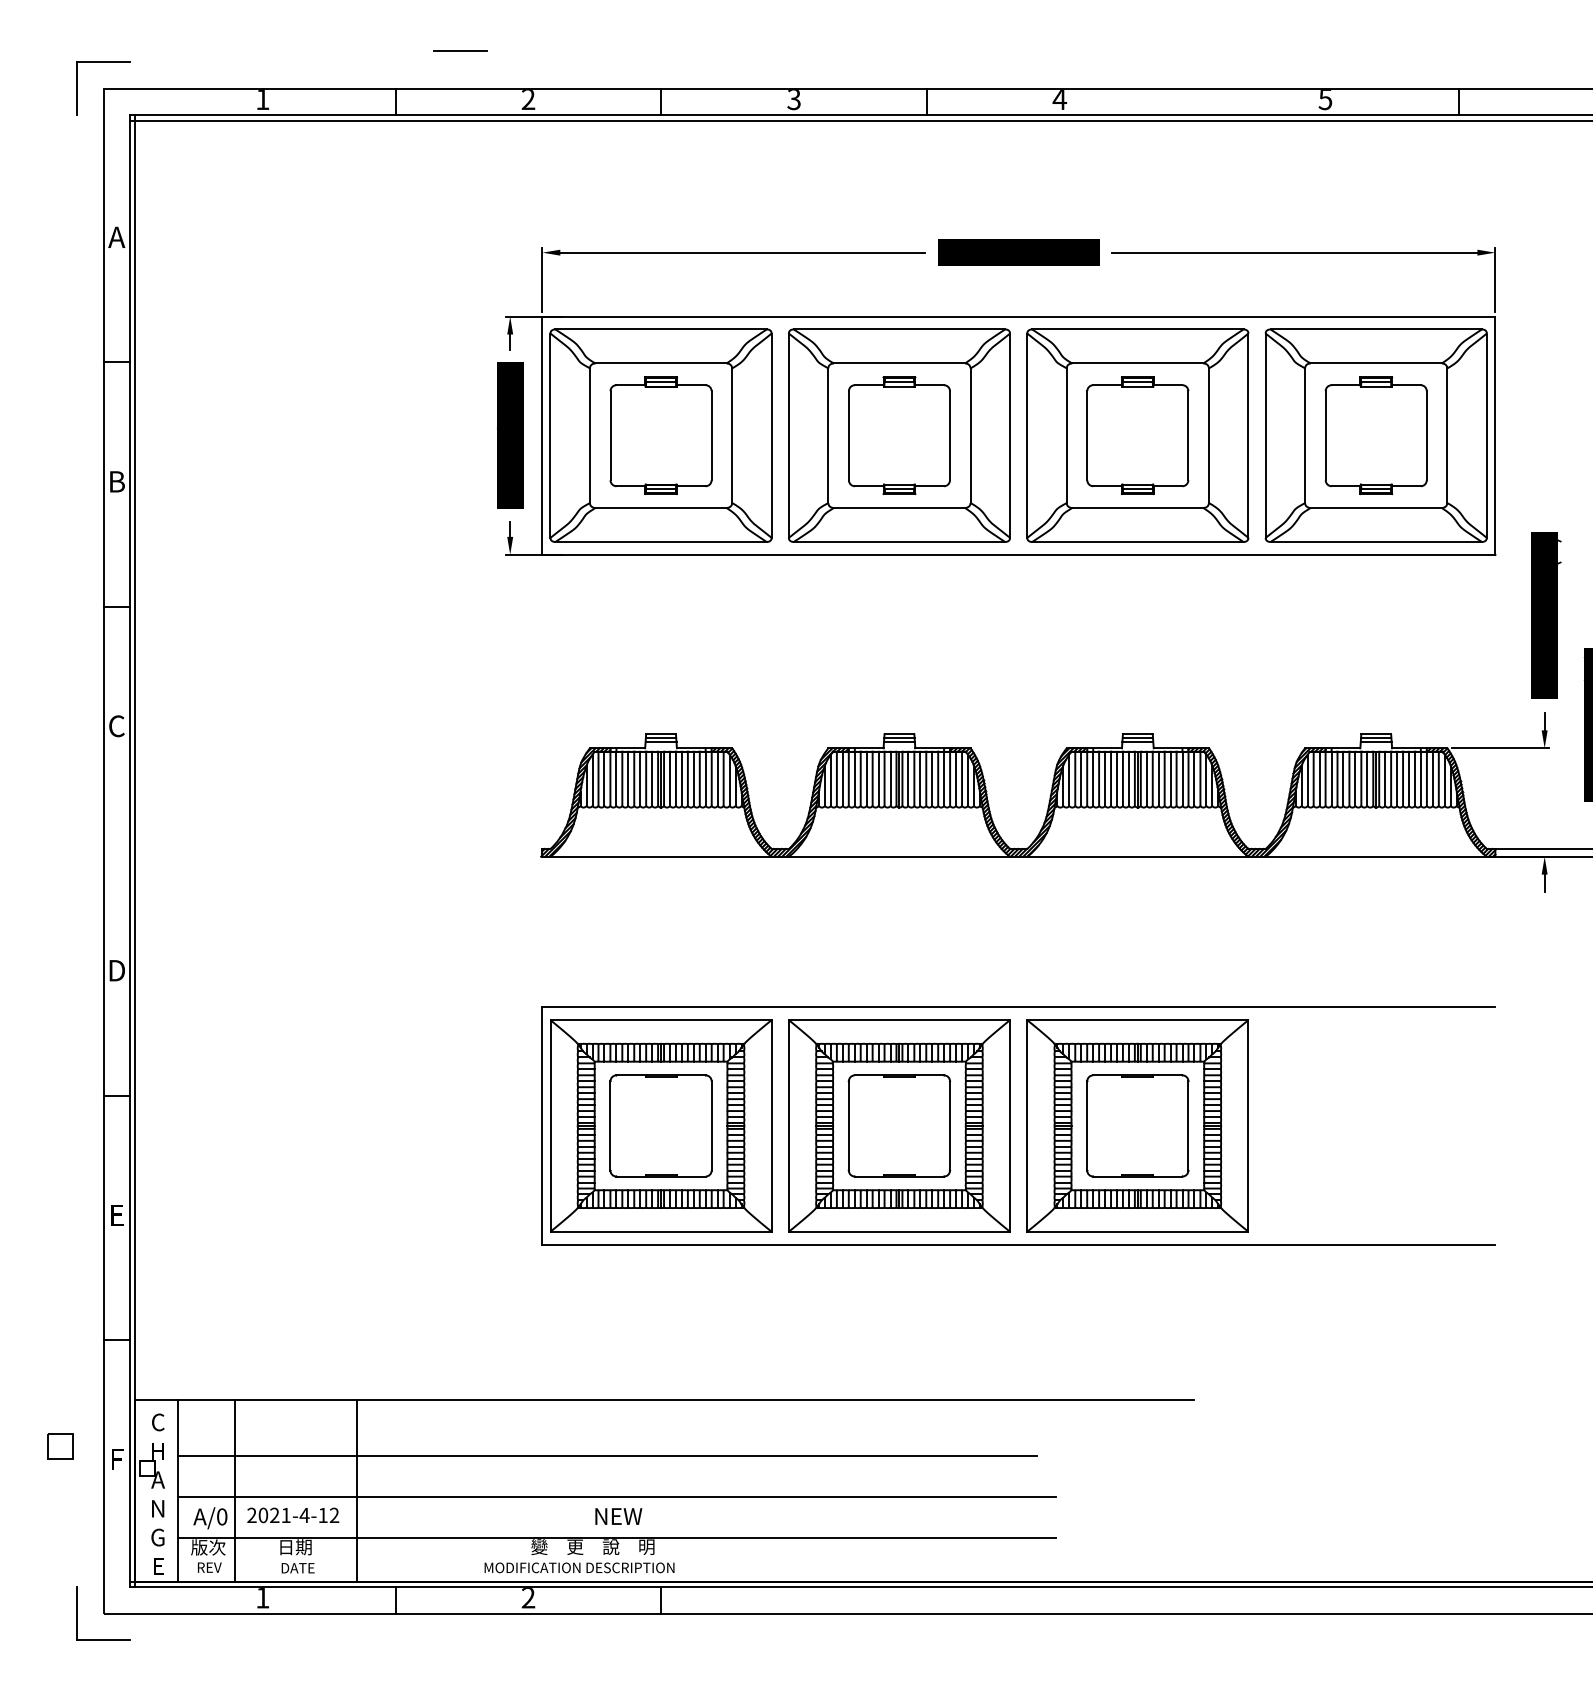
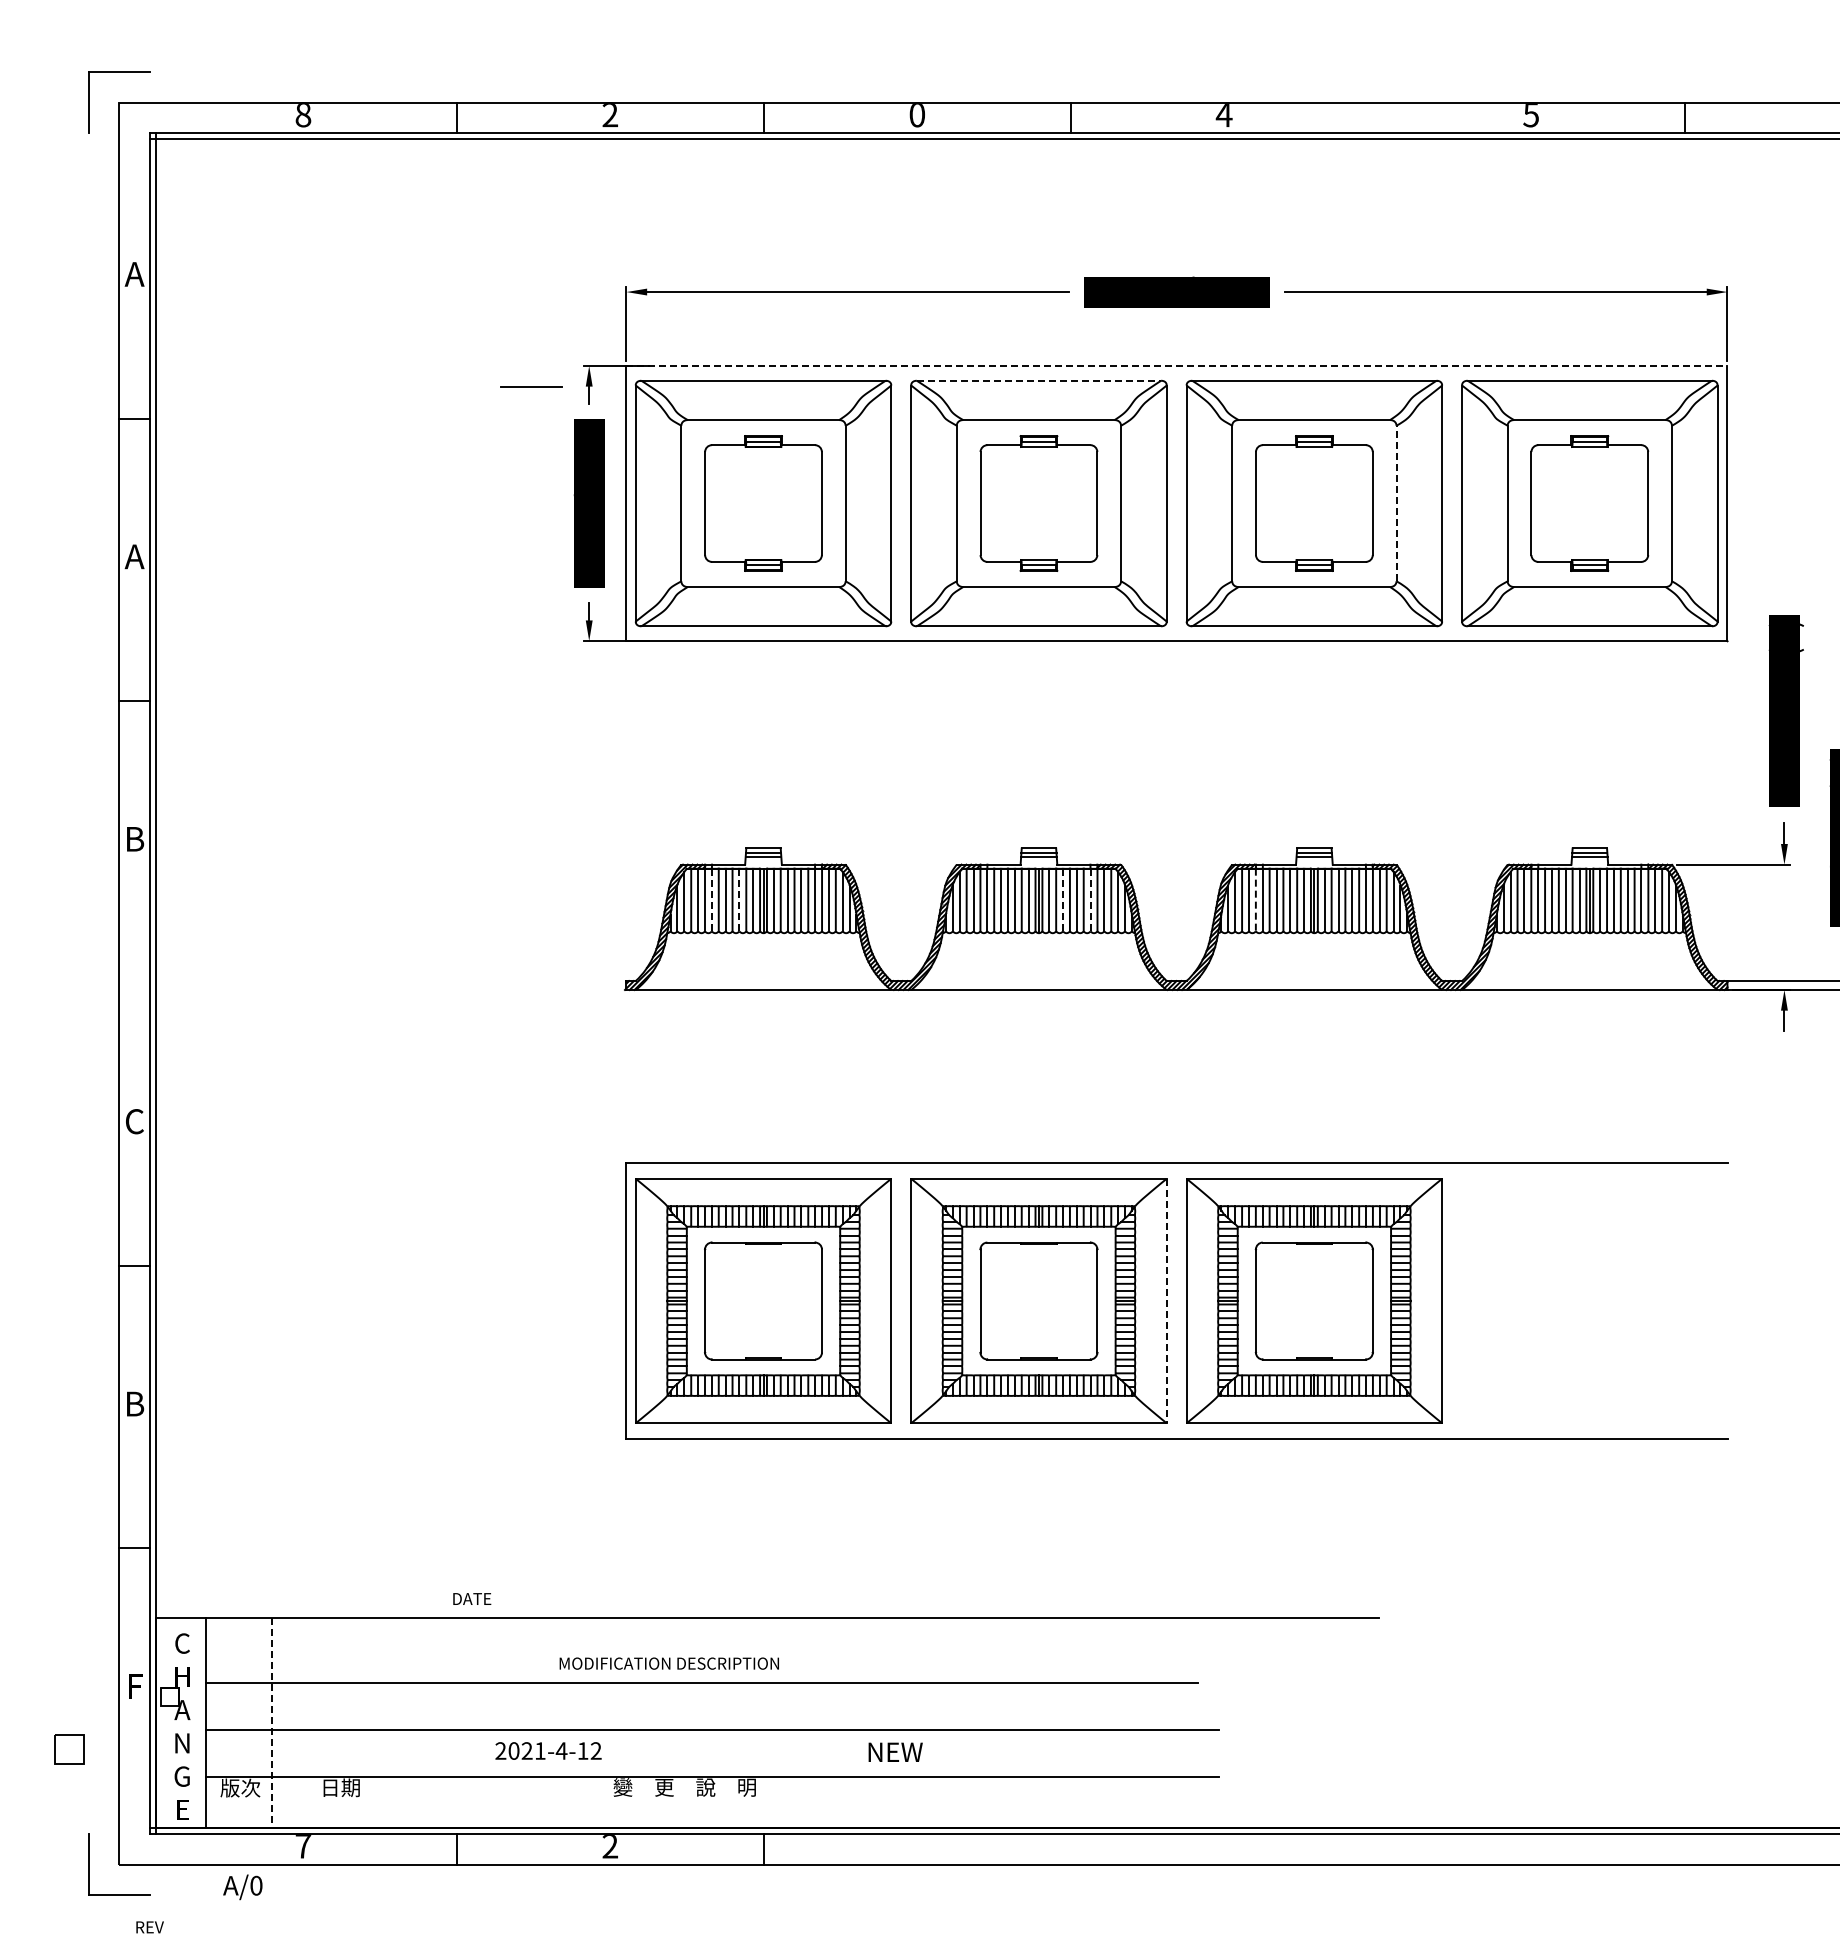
line: (460, 50) -> (531, 386), moved
text: (262, 99) -> (303, 115), 1 -> 8
text: (793, 99) -> (916, 115), 3 -> 0
line: (1019, 316) -> (1177, 365), solid -> dashed
line: (899, 329) -> (1039, 380), solid -> dashed
line: (1208, 435) -> (1396, 503), solid -> dashed
text: (116, 481) -> (134, 556), B -> A
text: (117, 725) -> (135, 838), C -> B
line: (616, 779) -> (711, 900), solid -> dashed
line: (640, 779) -> (739, 900), solid -> dashed
line: (920, 779) -> (1063, 900), solid -> dashed
line: (944, 779) -> (1090, 900), solid -> dashed
line: (1086, 779) -> (1255, 900), solid -> dashed
text: (117, 970) -> (135, 1121), D -> C
line: (1009, 1126) -> (1166, 1301), solid -> dashed
text: (117, 1214) -> (135, 1403), E -> B
part: (60, 1446) -> (69, 1749), moved
line: (357, 1490) -> (412, 1722), removed
line: (235, 1491) -> (271, 1723), solid -> dashed
text: (293, 1514) -> (548, 1750), moved
text: (618, 1515) -> (895, 1751), moved
text: (210, 1518) -> (242, 1887), moved
text: (209, 1567) -> (149, 1927), moved
text: (298, 1567) -> (472, 1598), moved
text: (578, 1567) -> (668, 1663), moved
text: (262, 1598) -> (303, 1846), 1 -> 7

